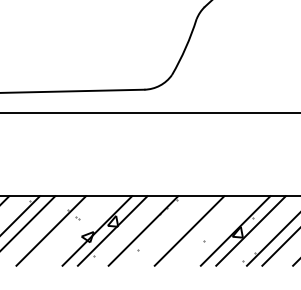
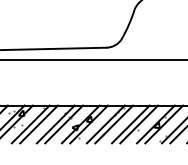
line: (65, 231) -> (63, 124), added
line: (159, 231) -> (114, 124), added
line: (205, 231) -> (139, 124), added

